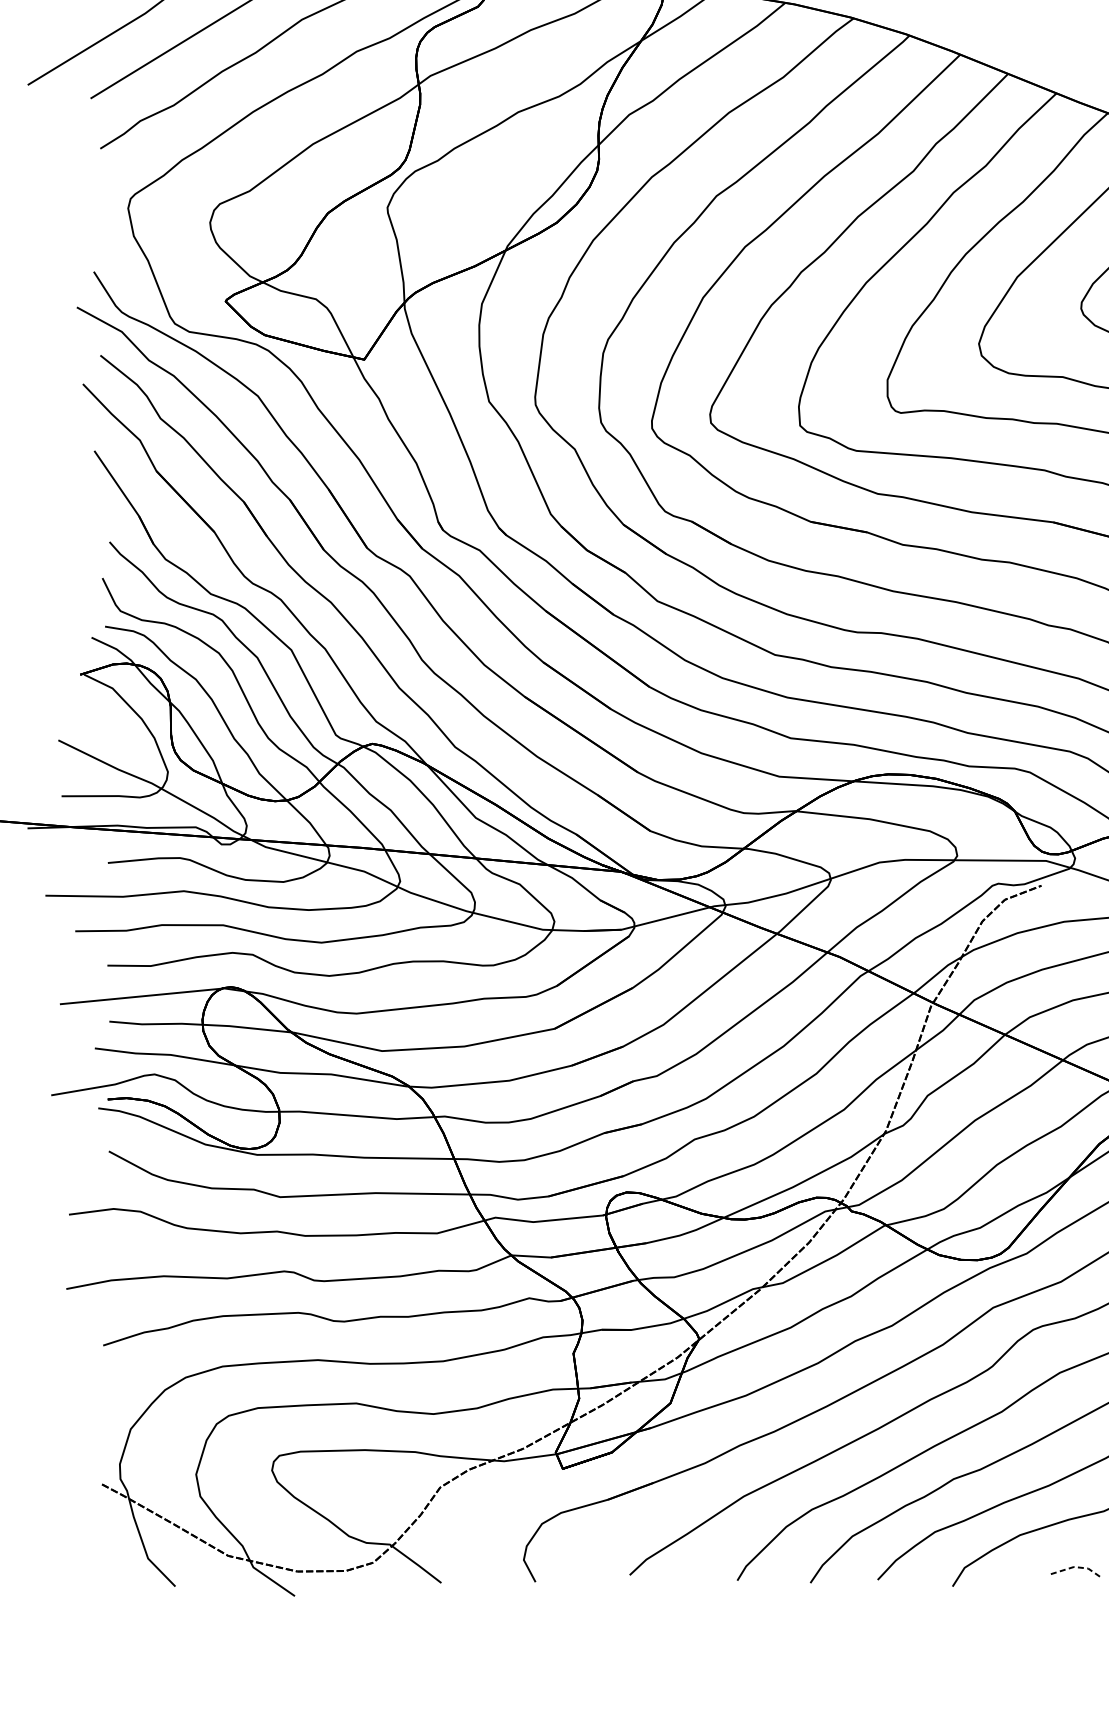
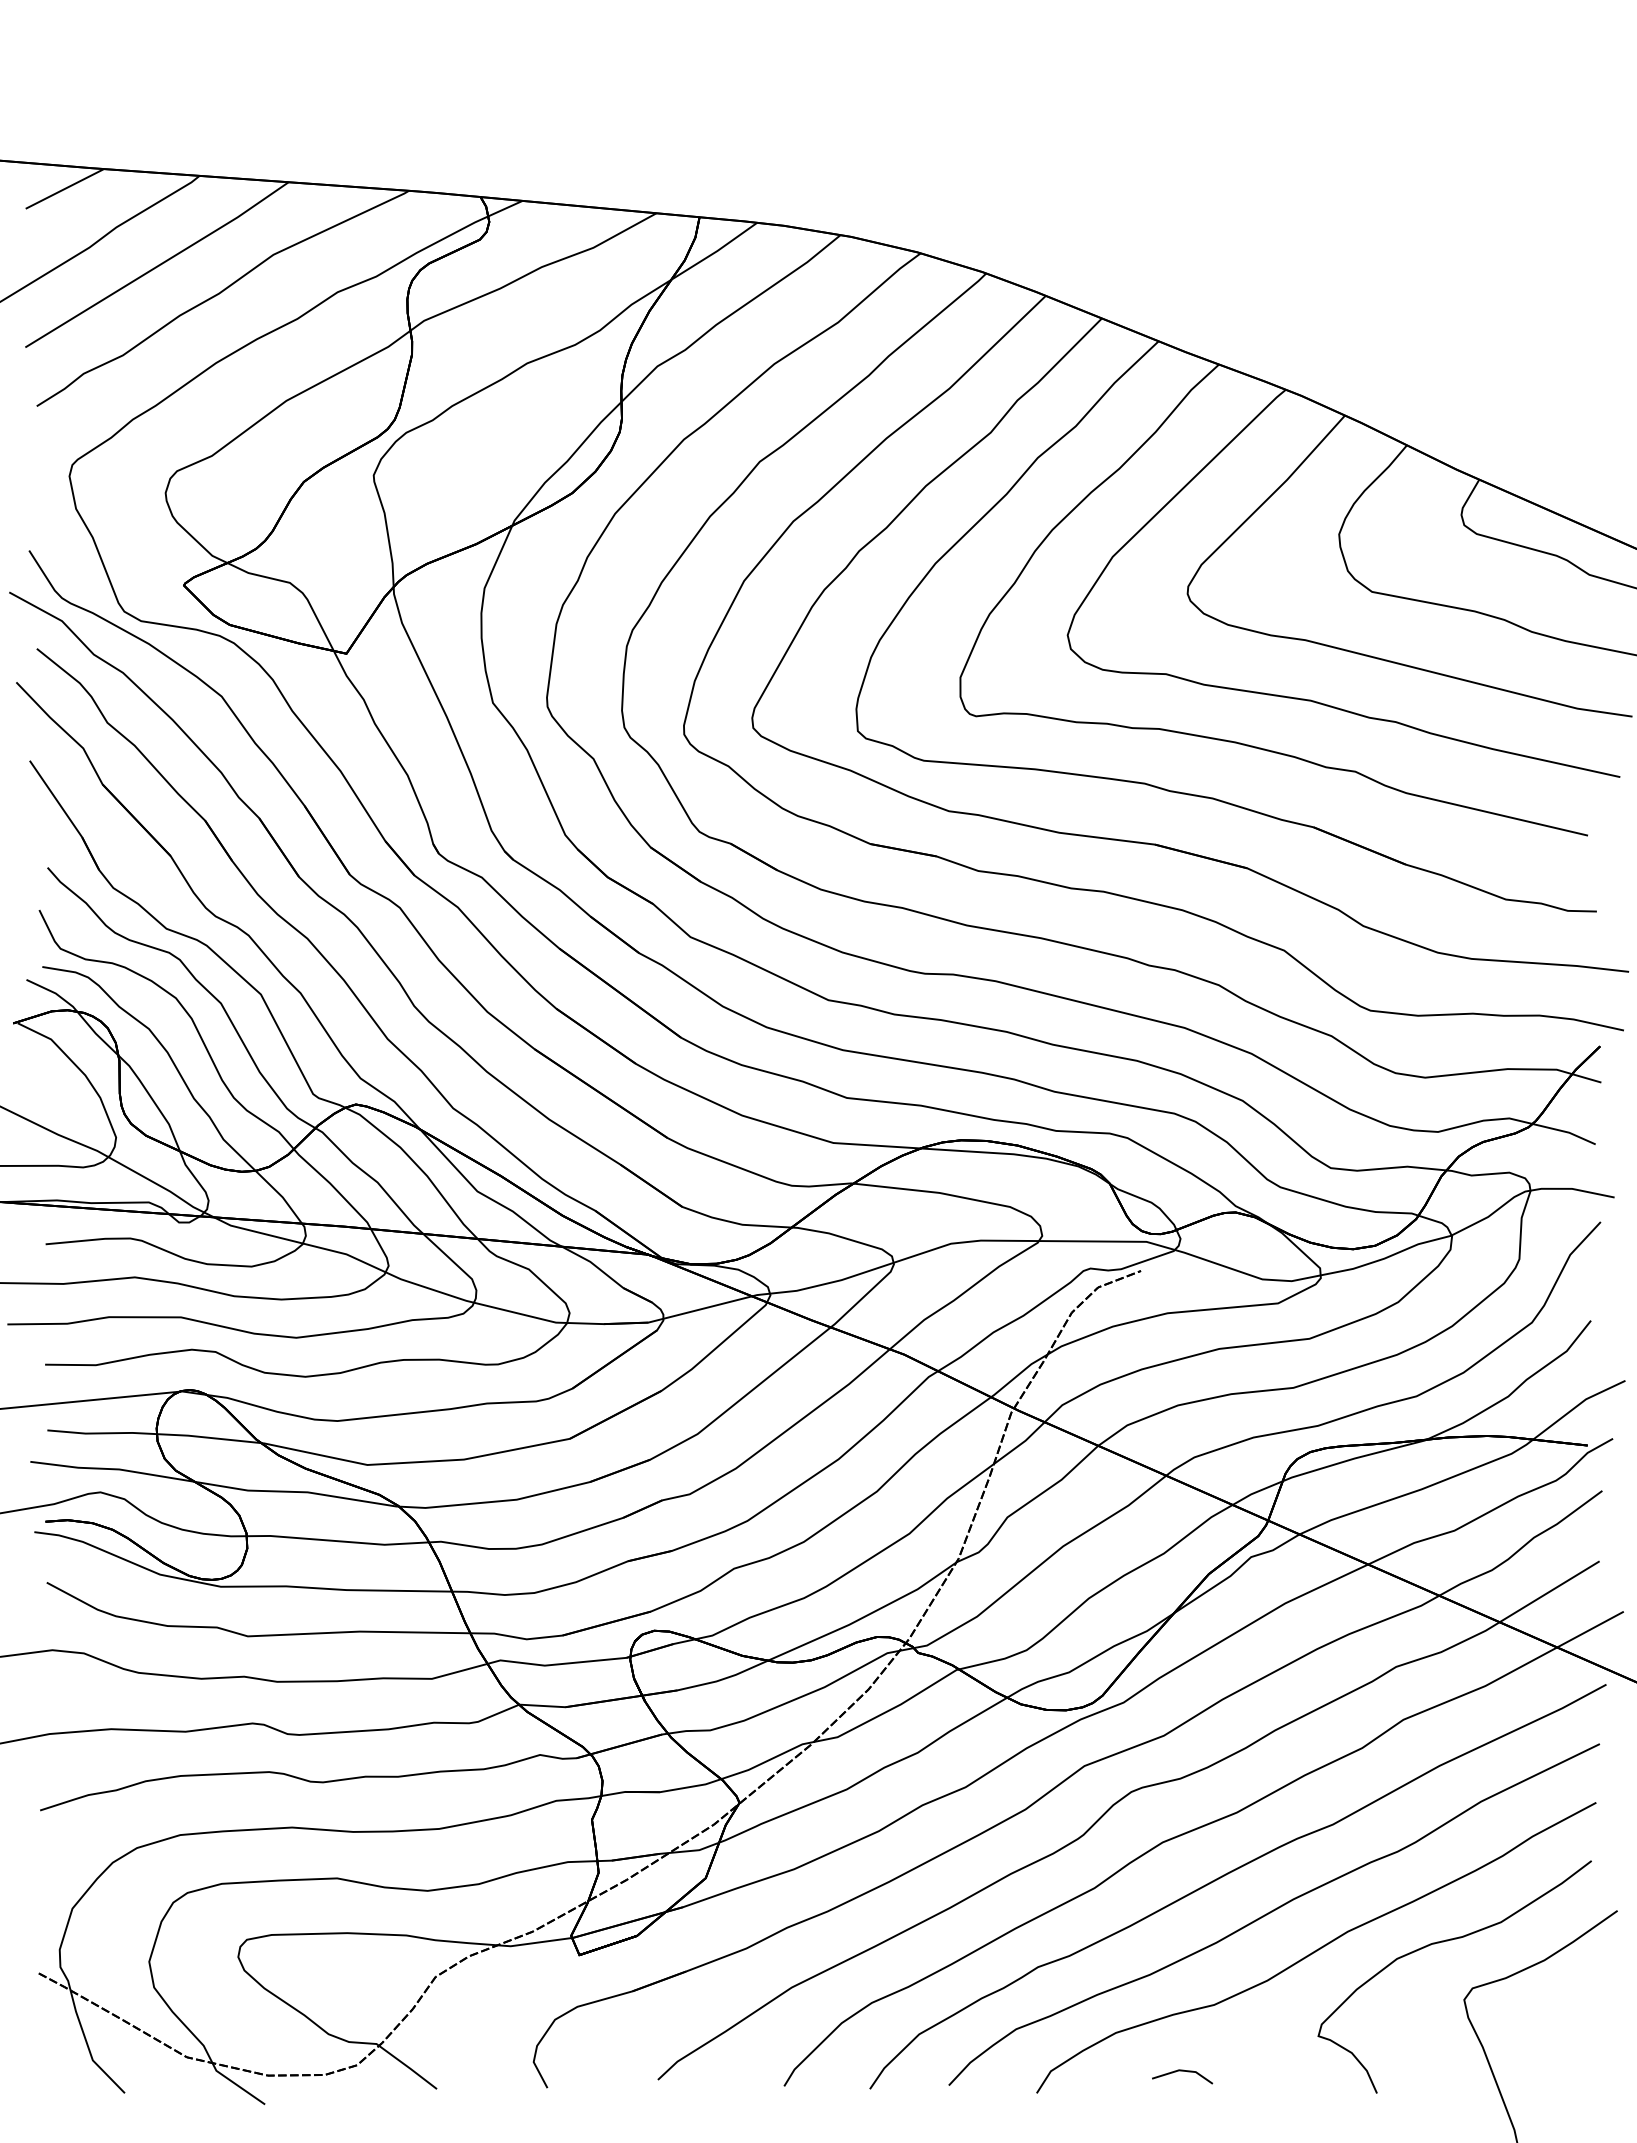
line: (1078, 1567) -> (1184, 2070), dashed -> solid

